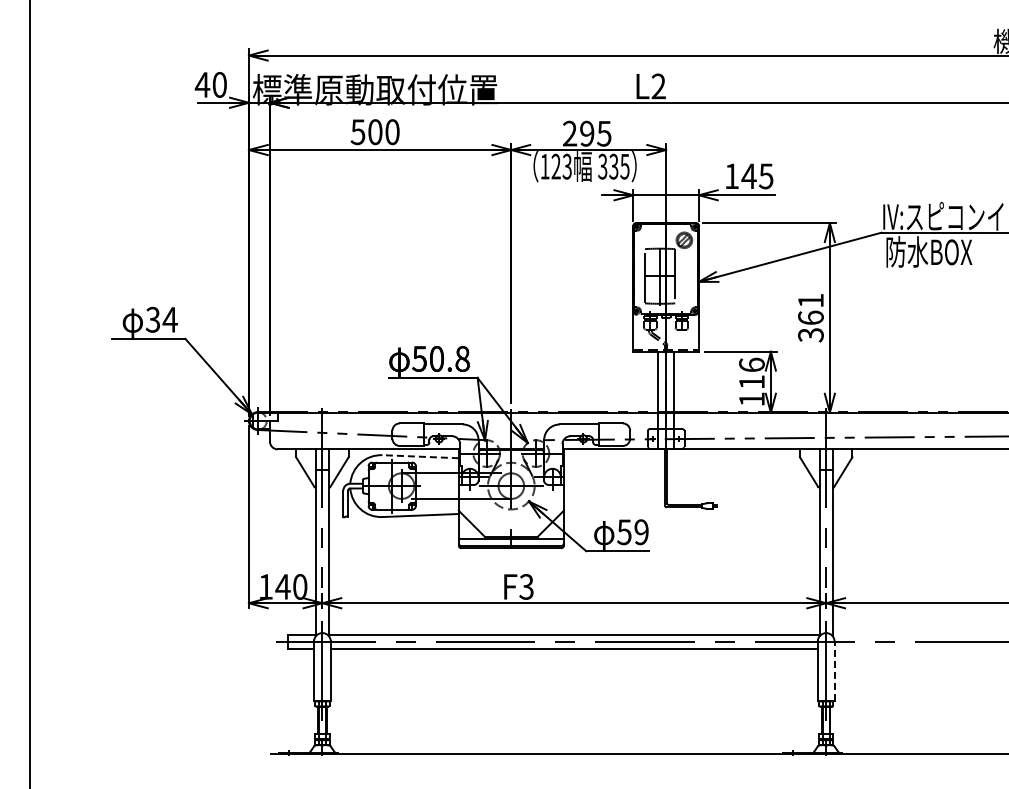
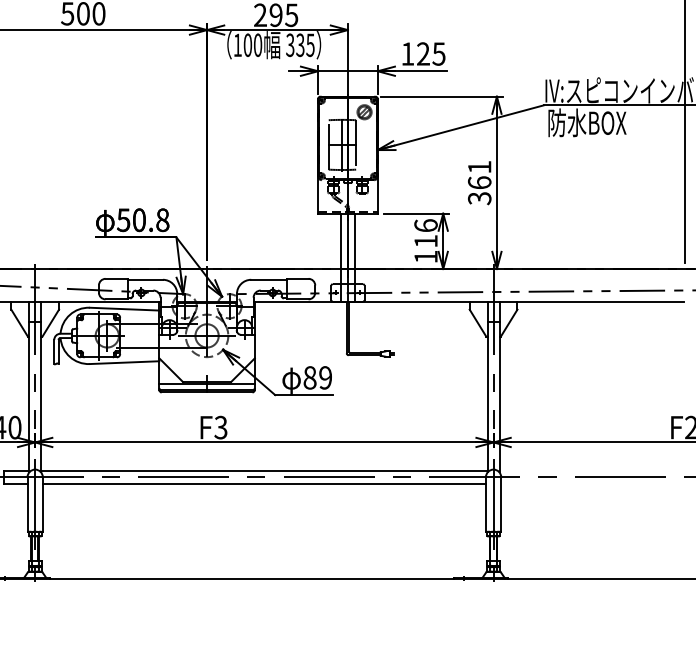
text: (561, 166) -> (252, 45), 123 -> 100
text: (748, 175) -> (422, 53), 145 -> 125
line: (420, 456) -> (124, 308), dashed -> solid
text: (624, 532) -> (310, 378), 59 -> 89
line: (834, 671) -> (501, 504), dashed -> solid

